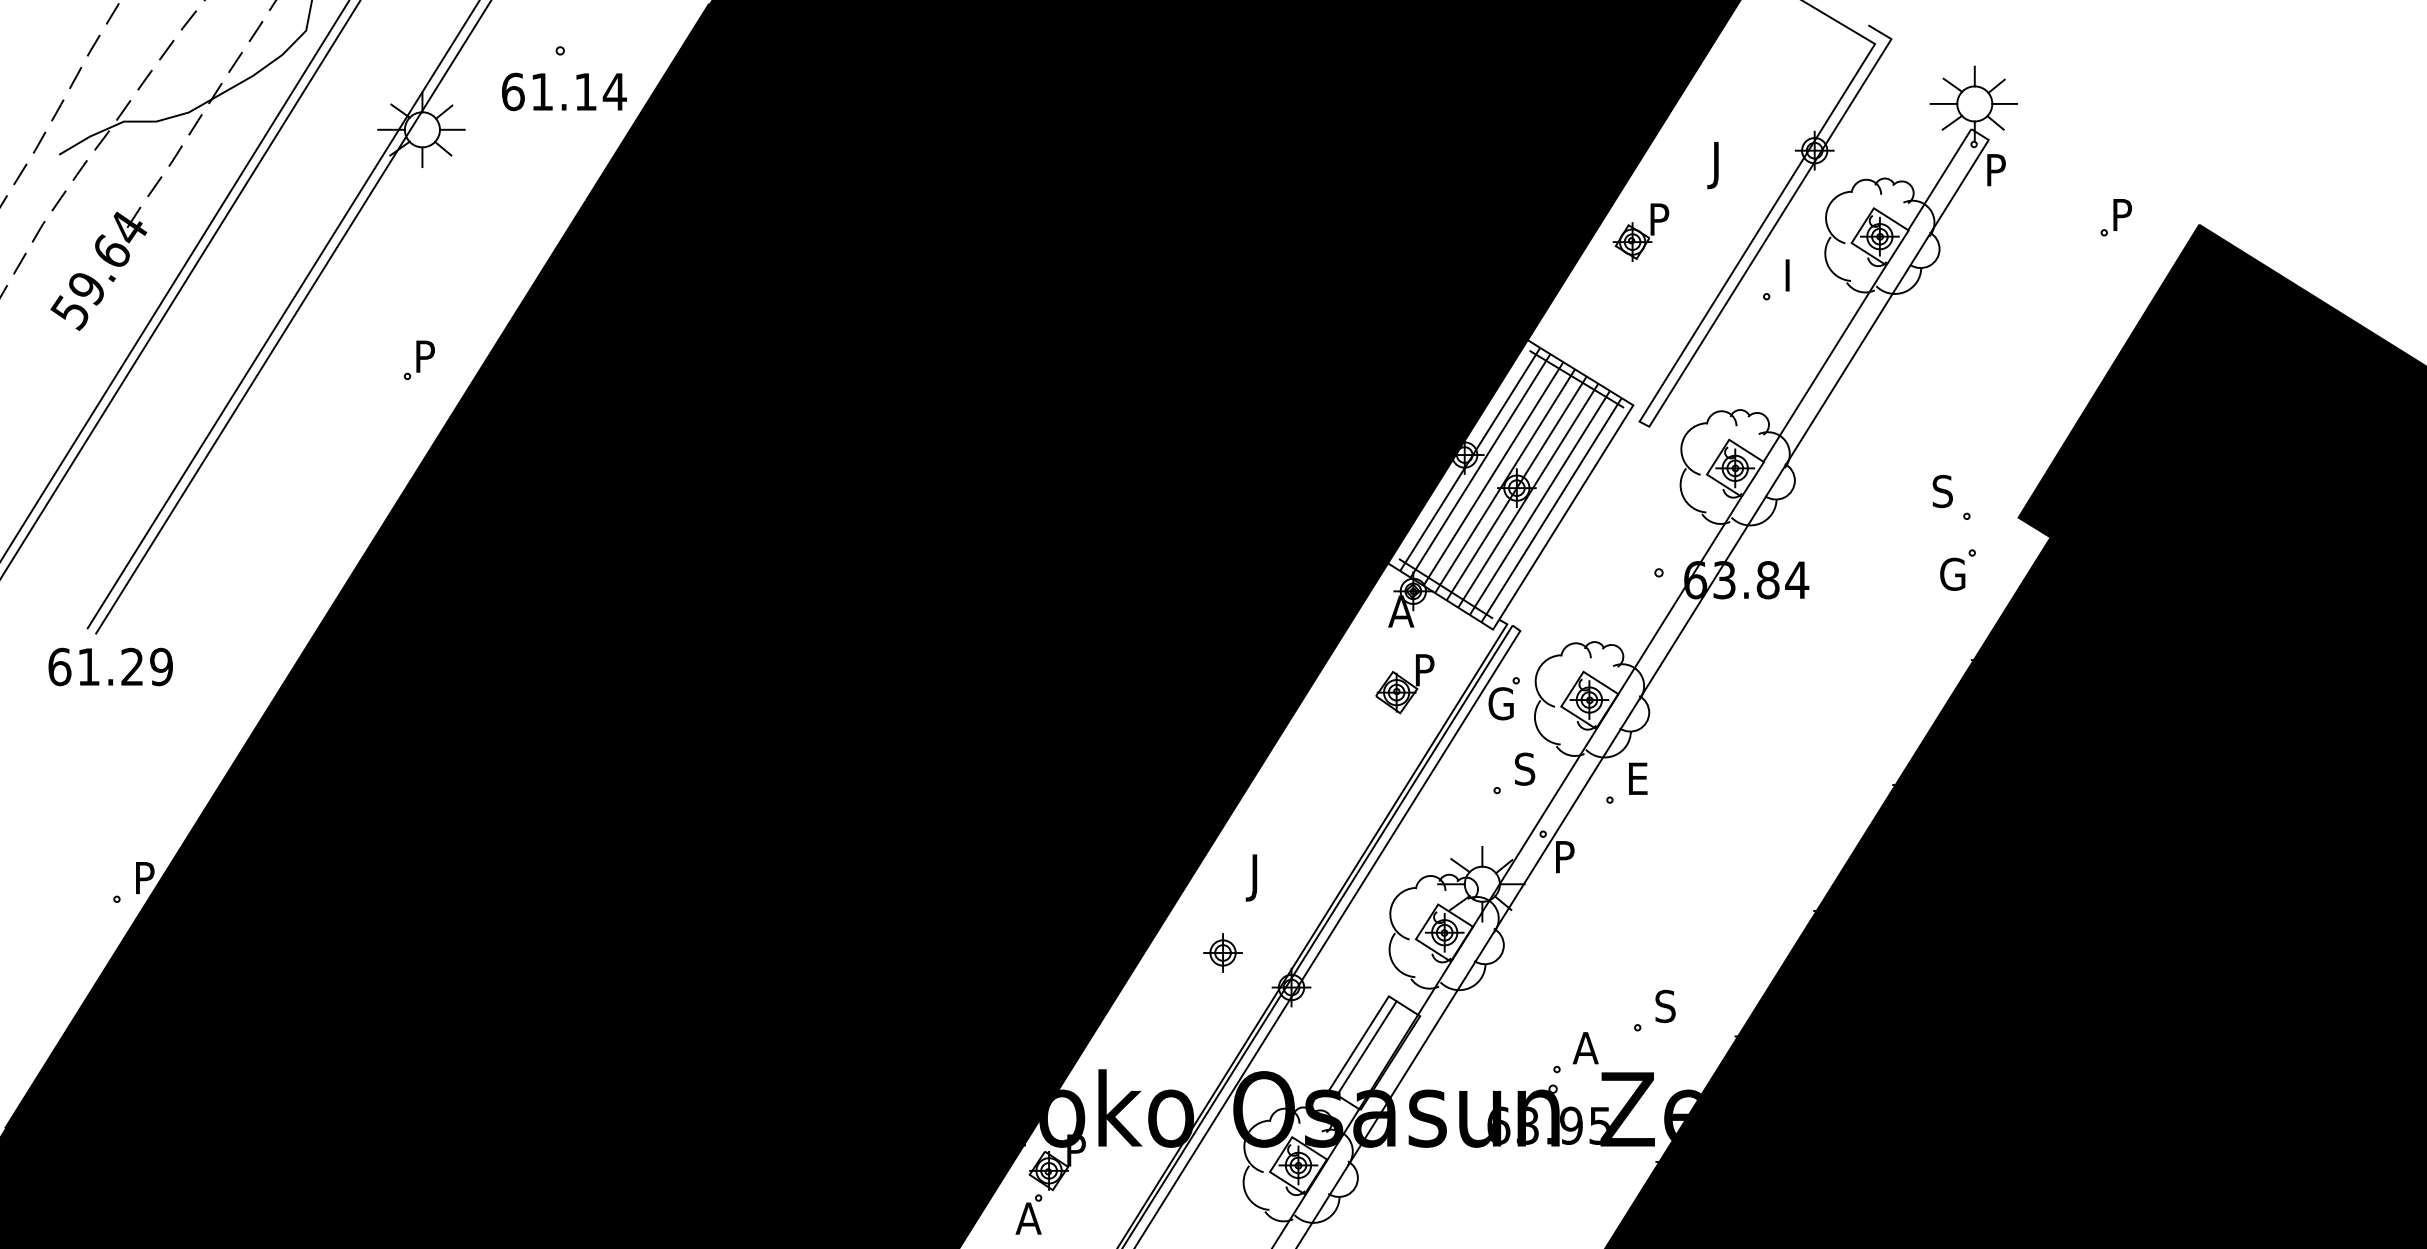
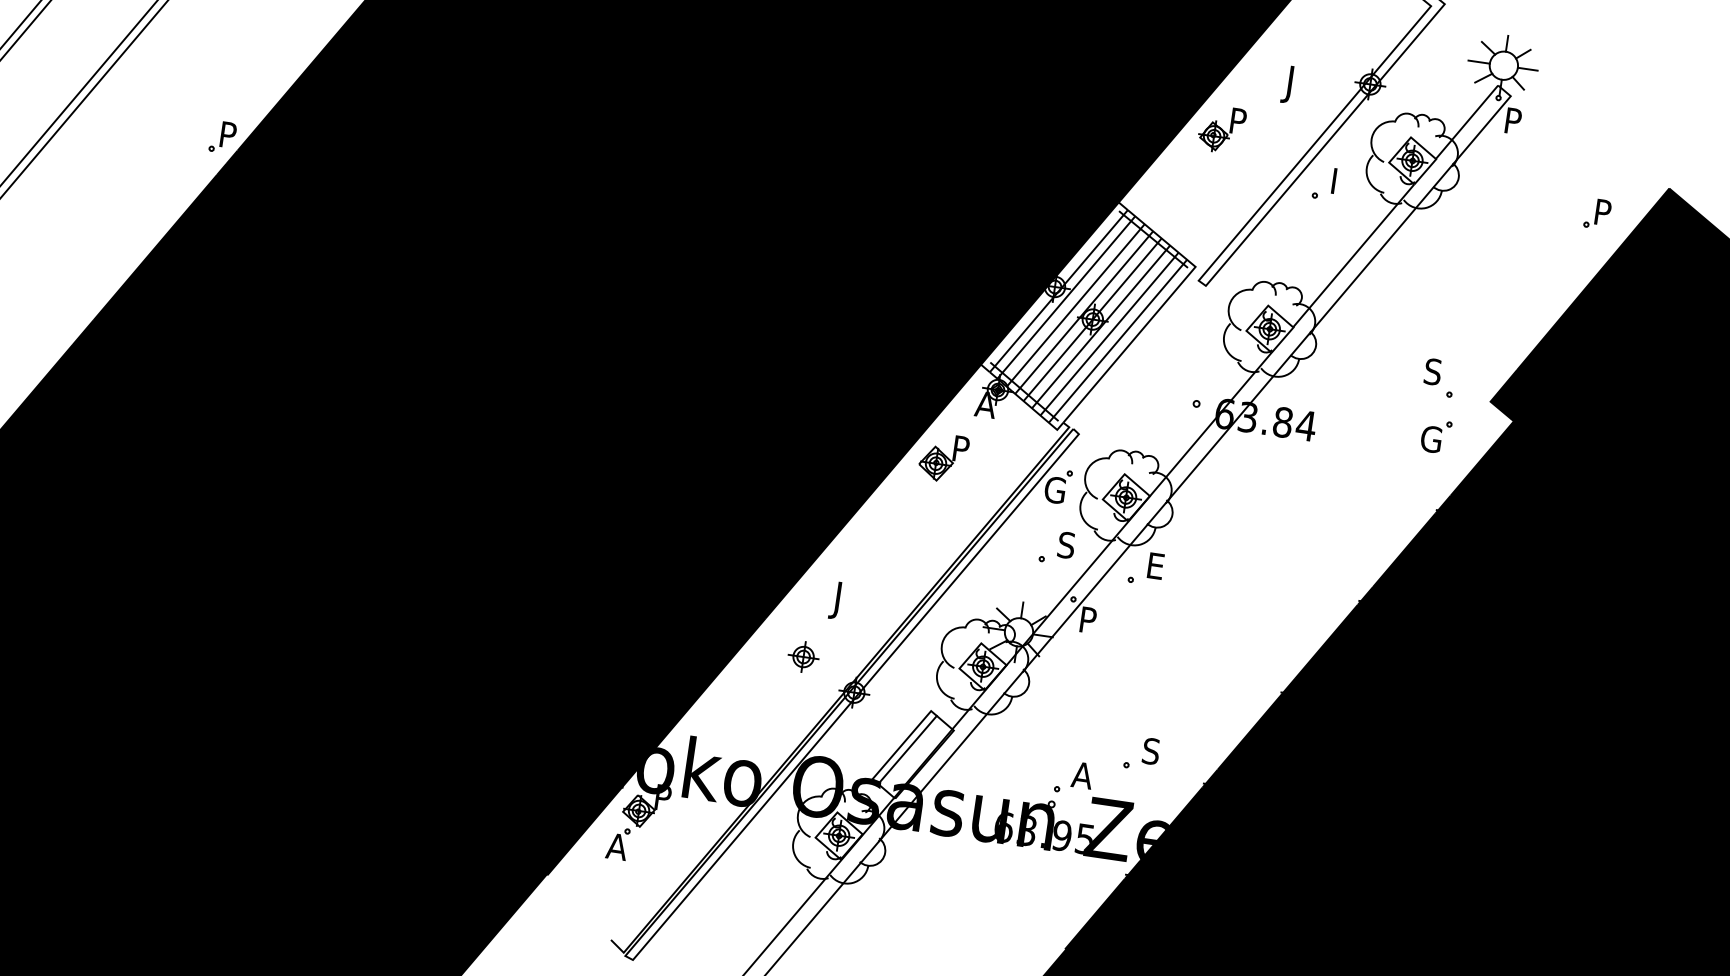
part: (2115, 217) -> (1597, 213), moved
part: (418, 359) -> (222, 136), moved
part: (1404, 684) -> (943, 458), moved

